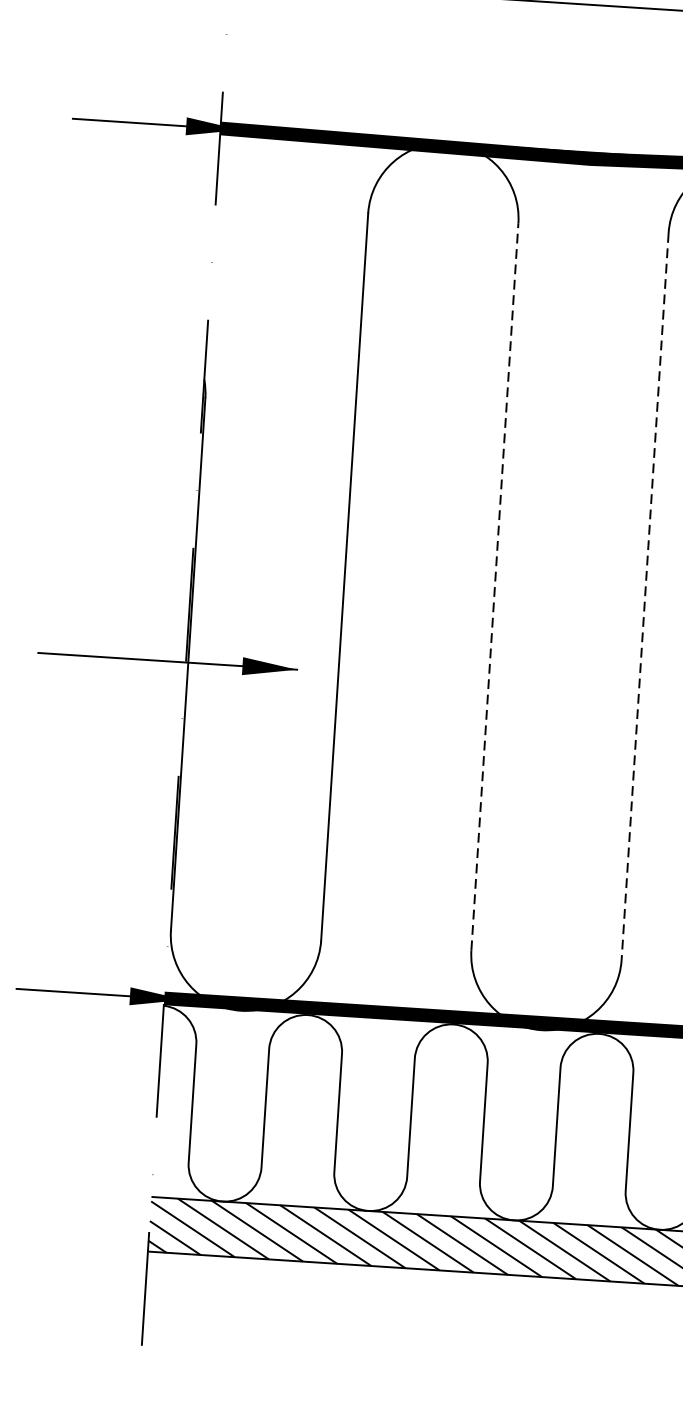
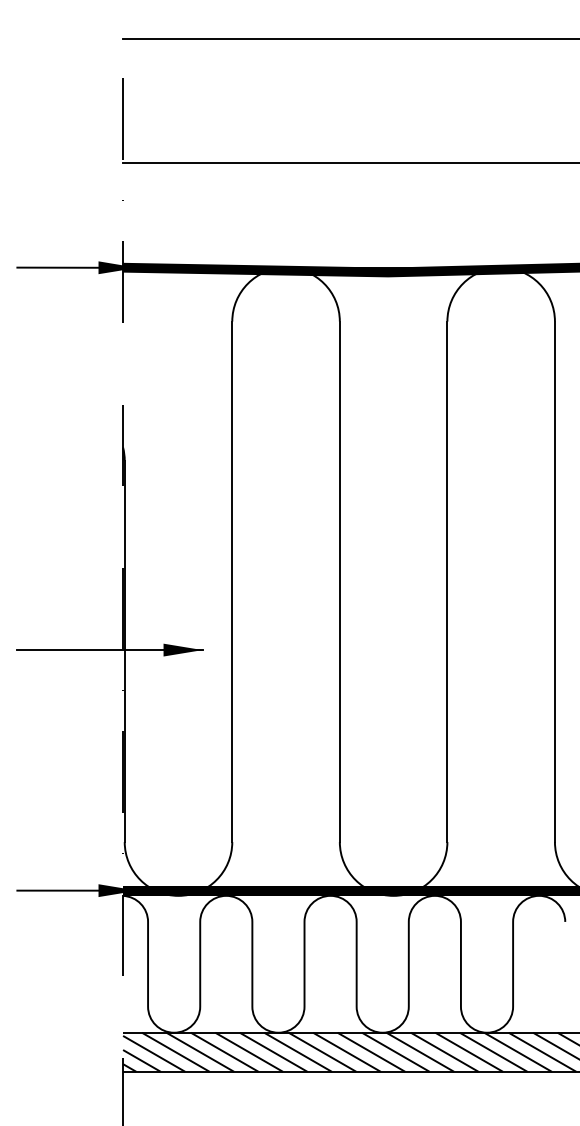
line: (494, 586) -> (339, 581), dashed -> solid
line: (645, 597) -> (447, 582), dashed -> solid

